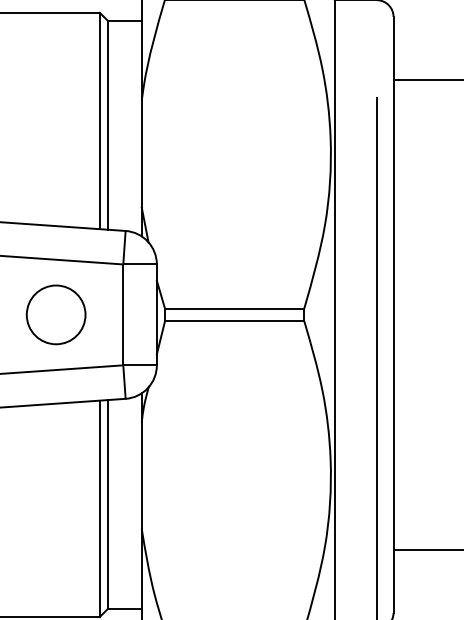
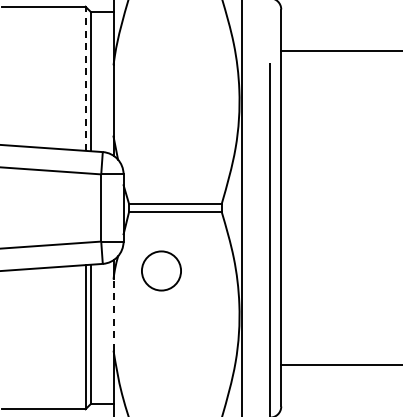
line: (99, 120) -> (85, 78), solid -> dashed
circle: (56, 314) -> (161, 270), moved
line: (141, 476) -> (113, 315), solid -> dashed

